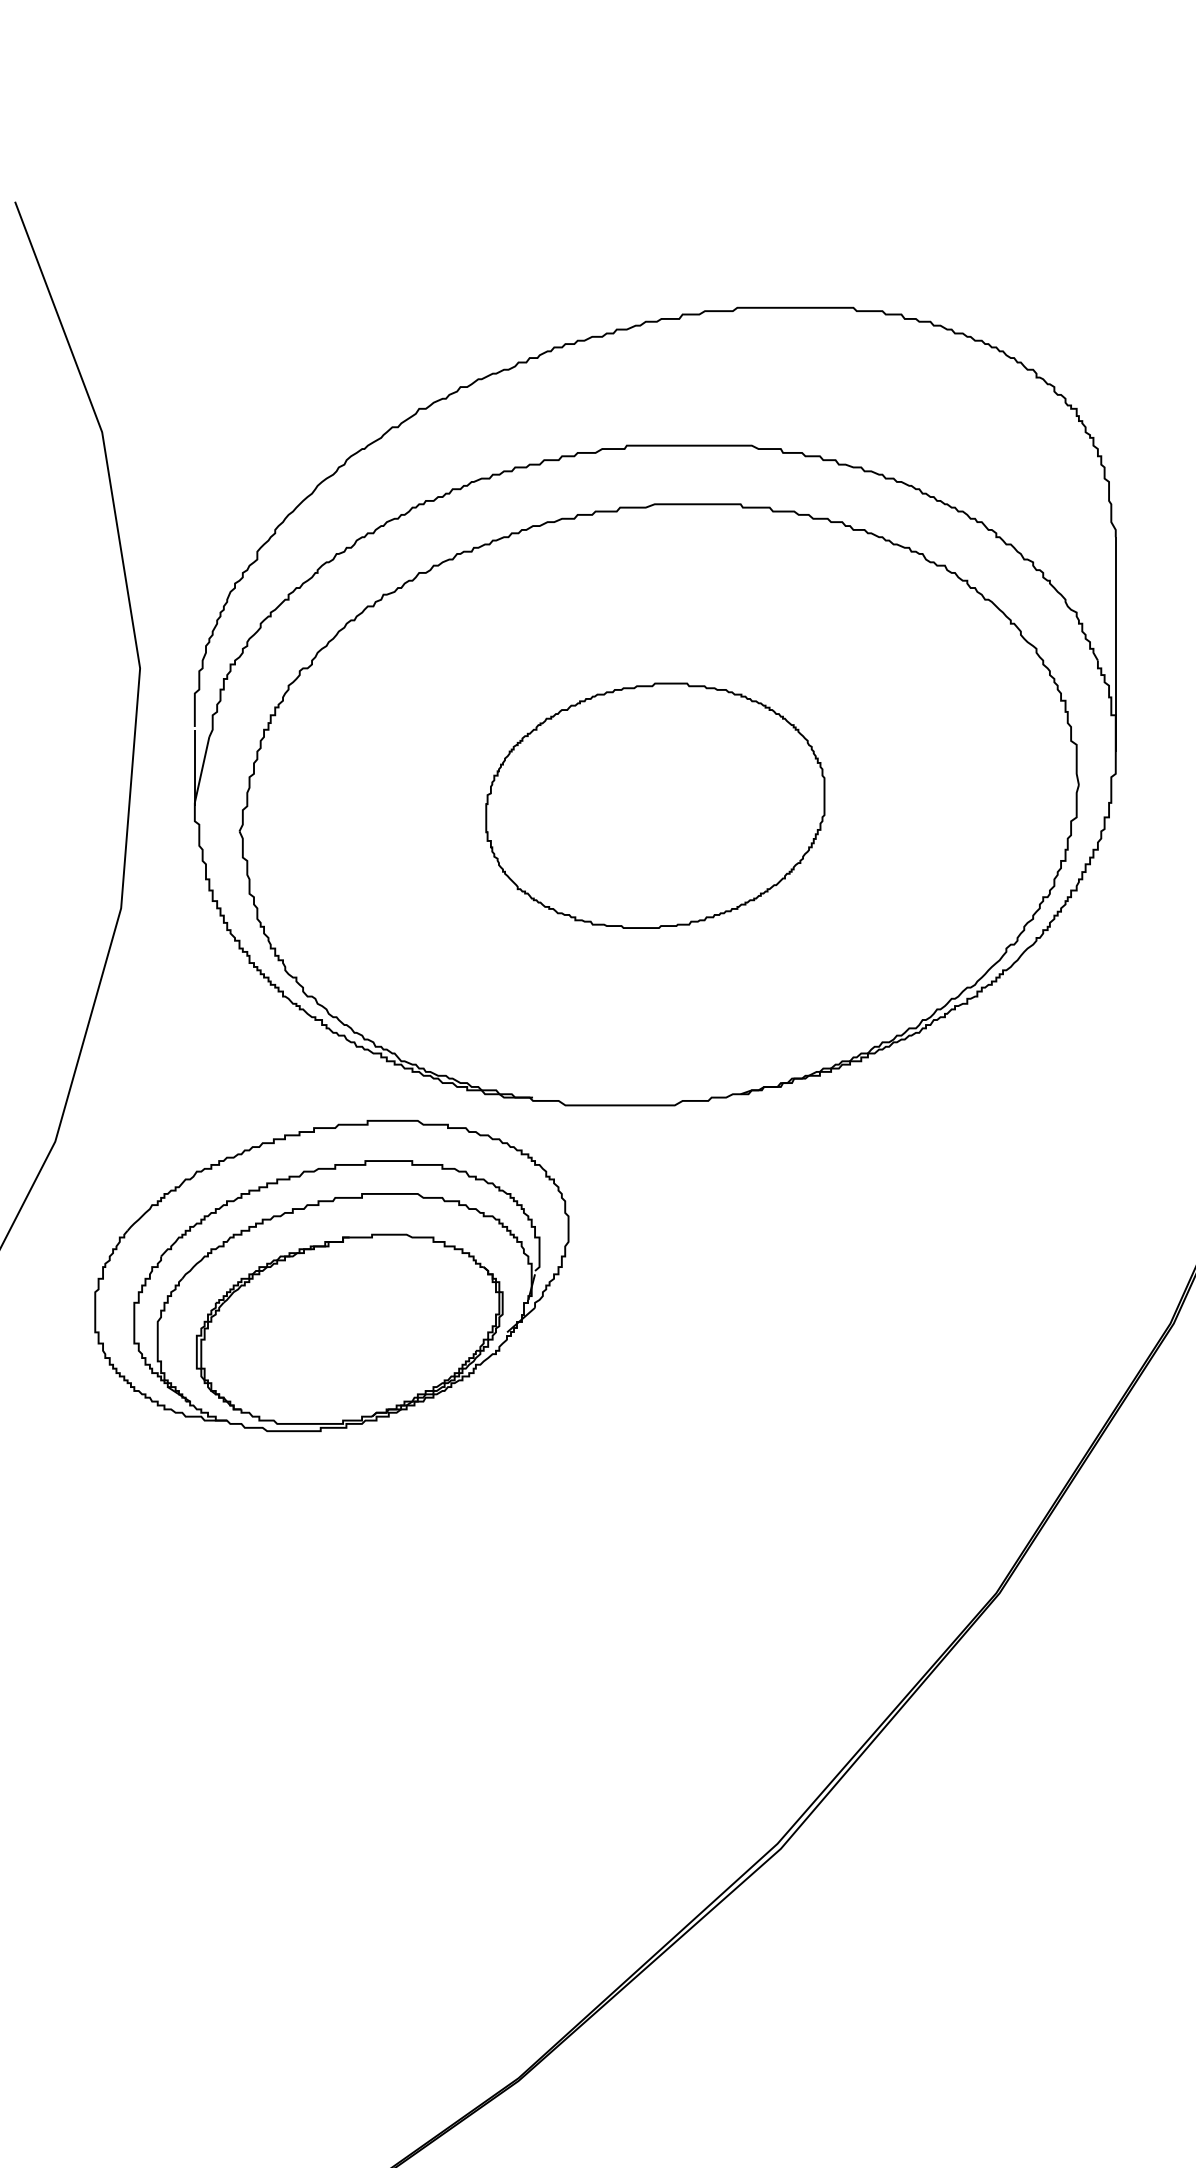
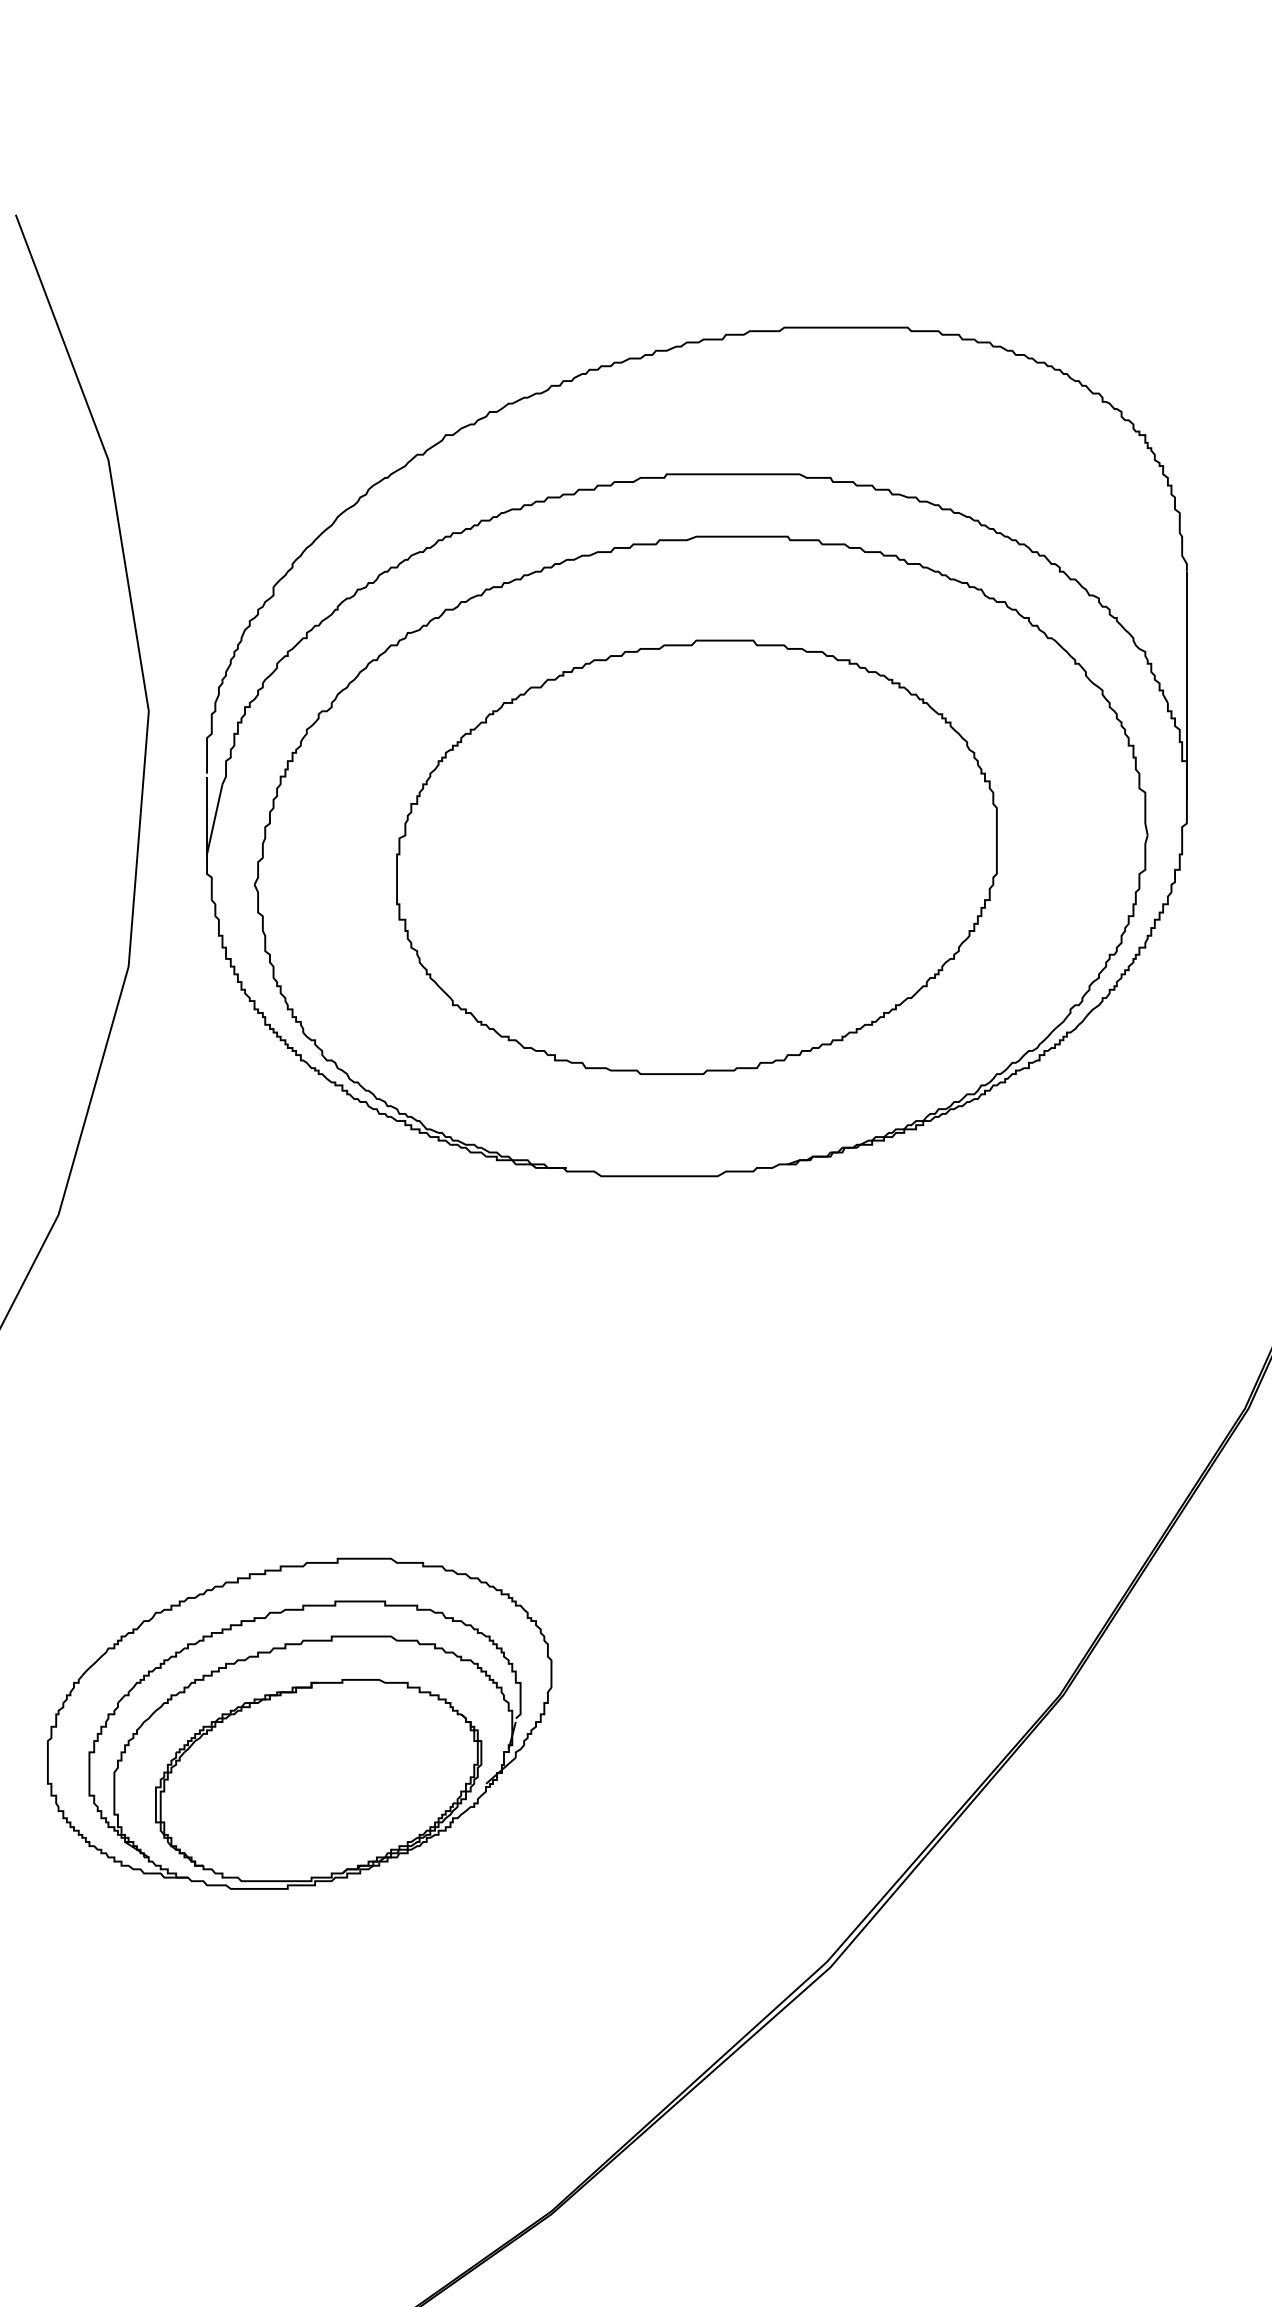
part: (655, 805) -> (697, 857), size x1.67
part: (331, 1276) -> (299, 1724), moved

